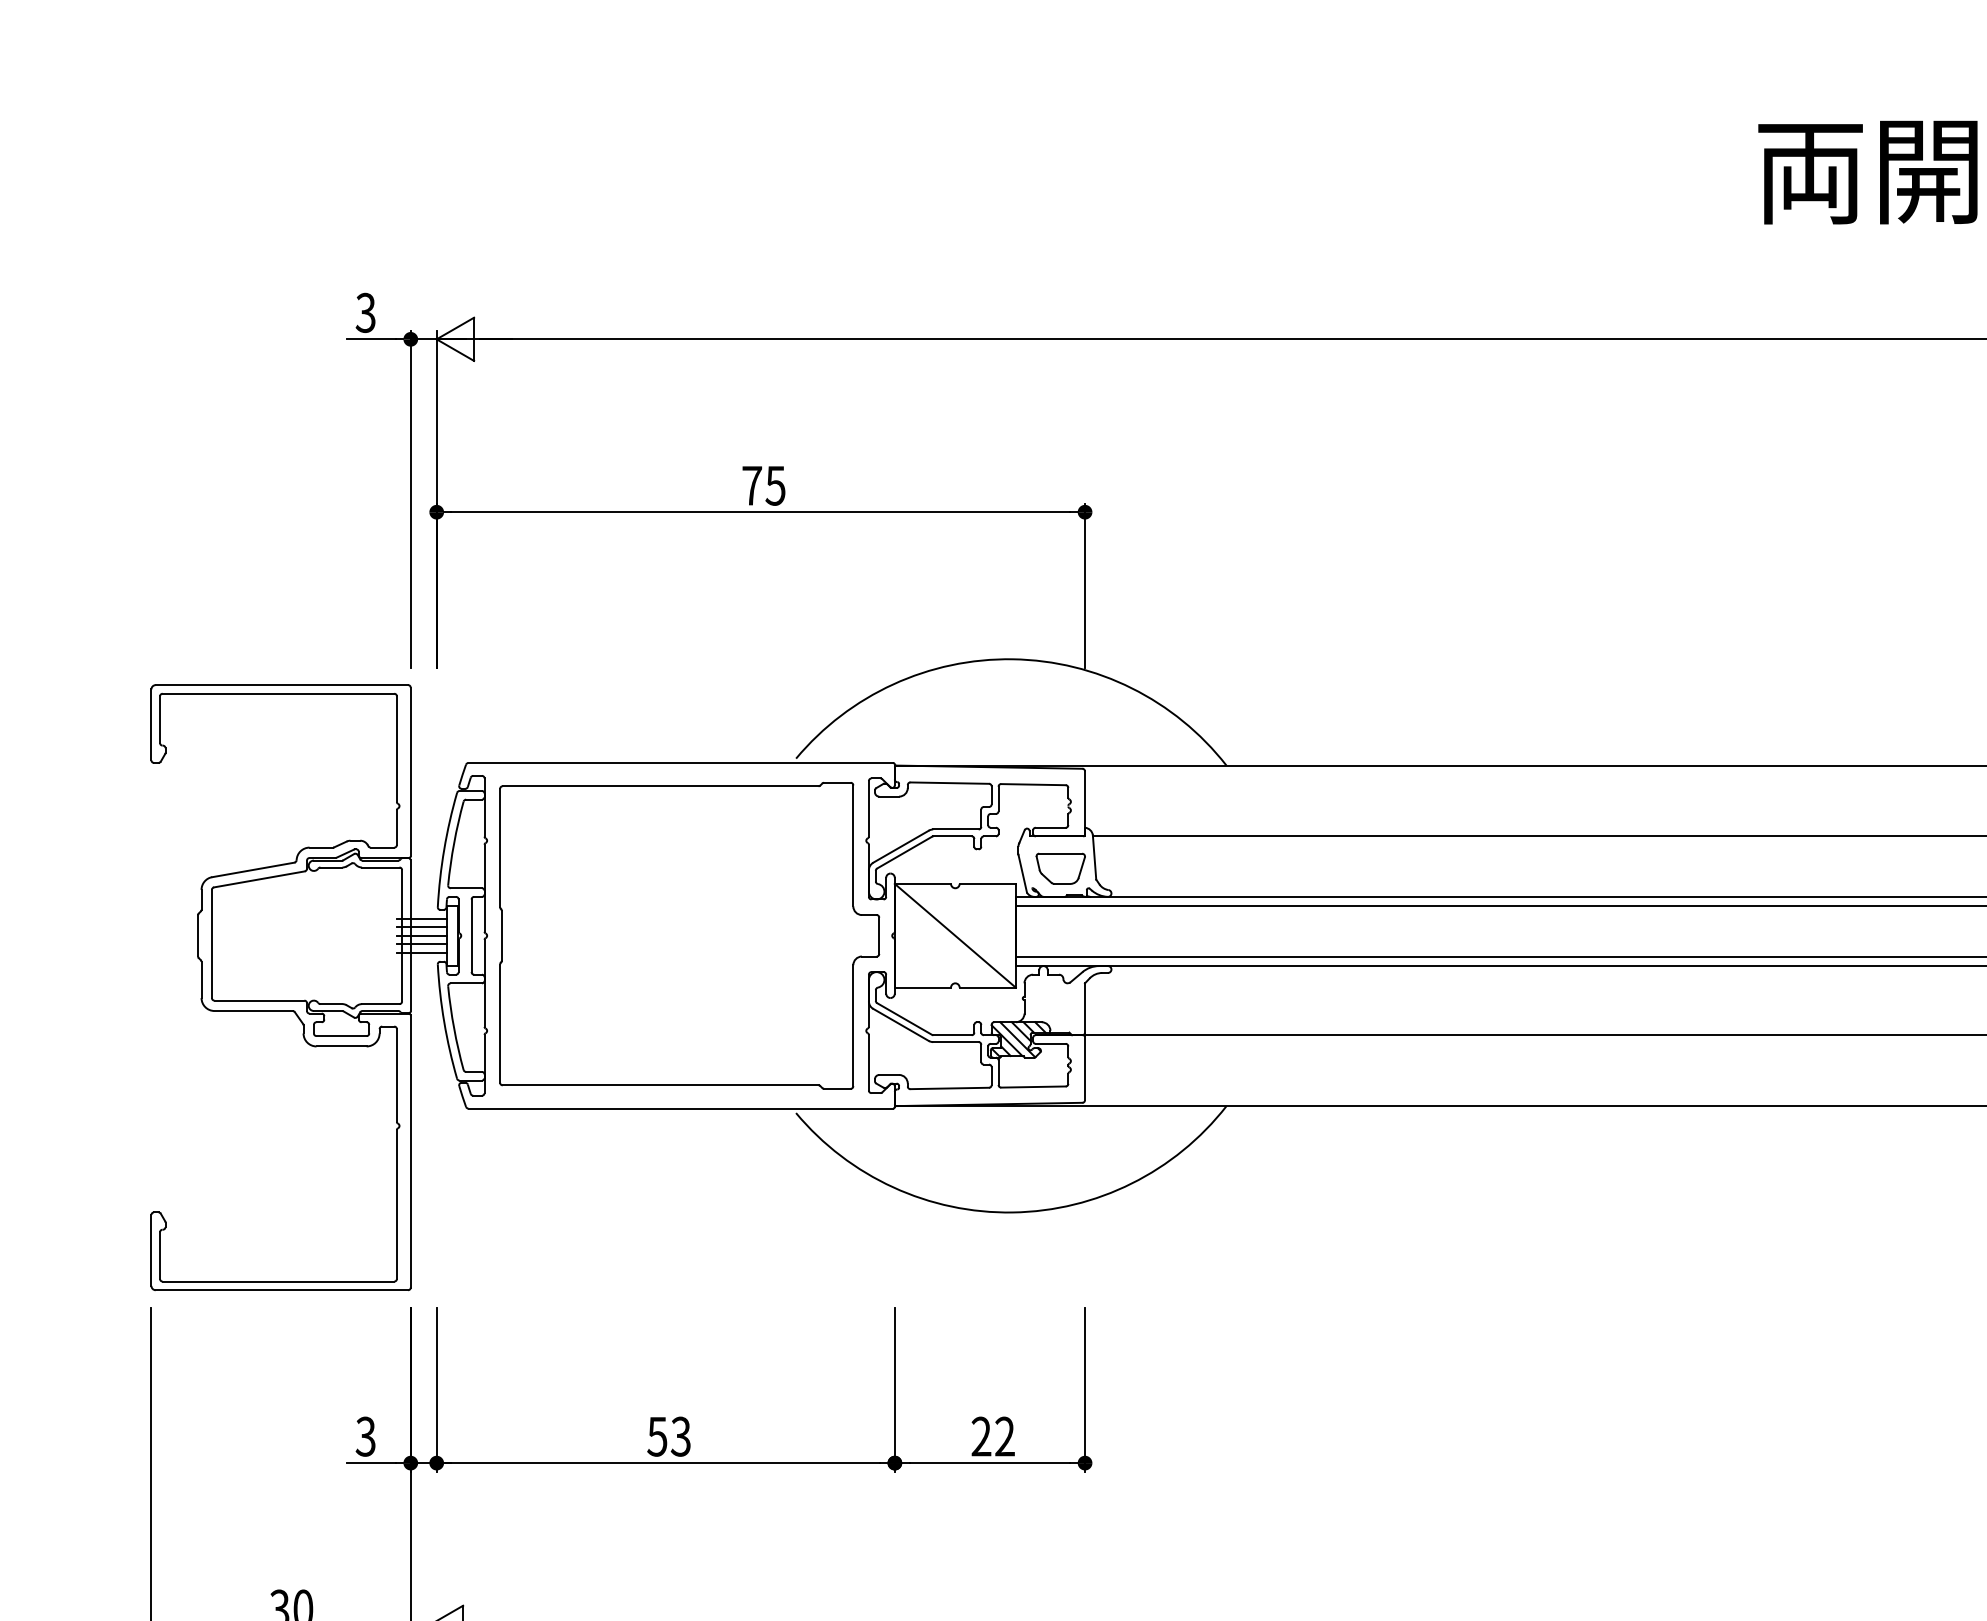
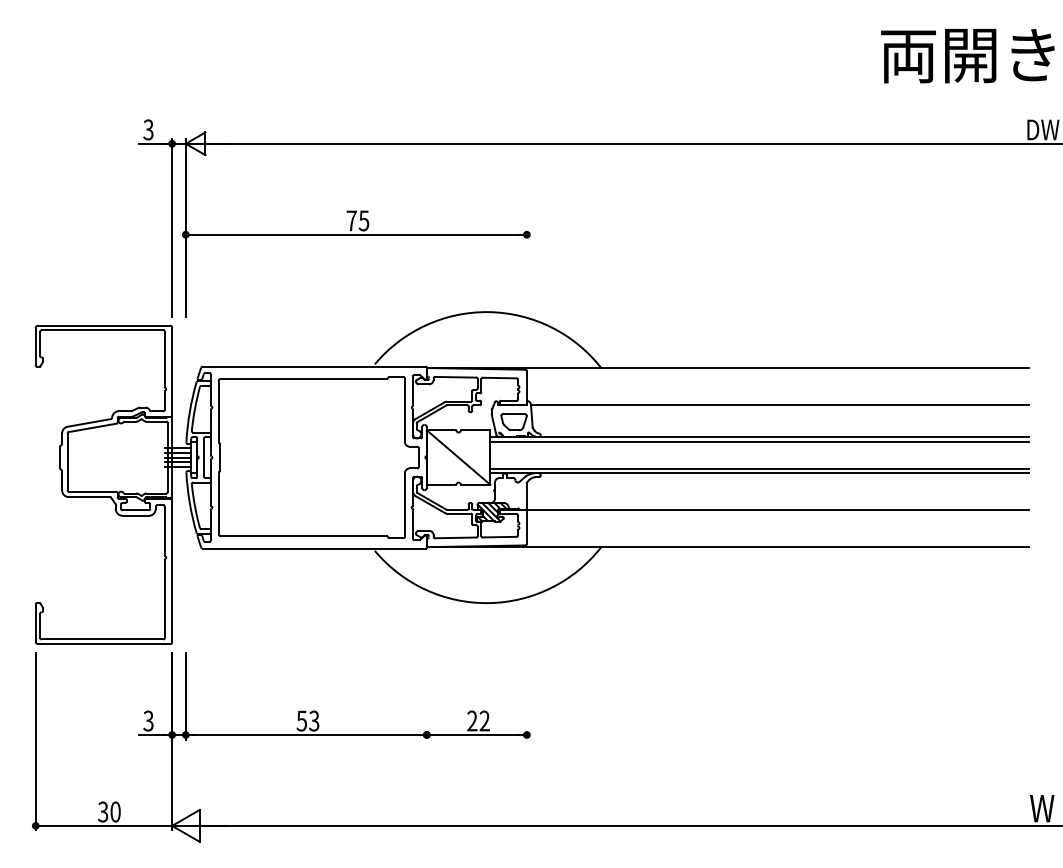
line: (1084, 585) -> (526, 273), removed
line: (894, 1389) -> (426, 696), removed
line: (1084, 1389) -> (526, 696), removed

